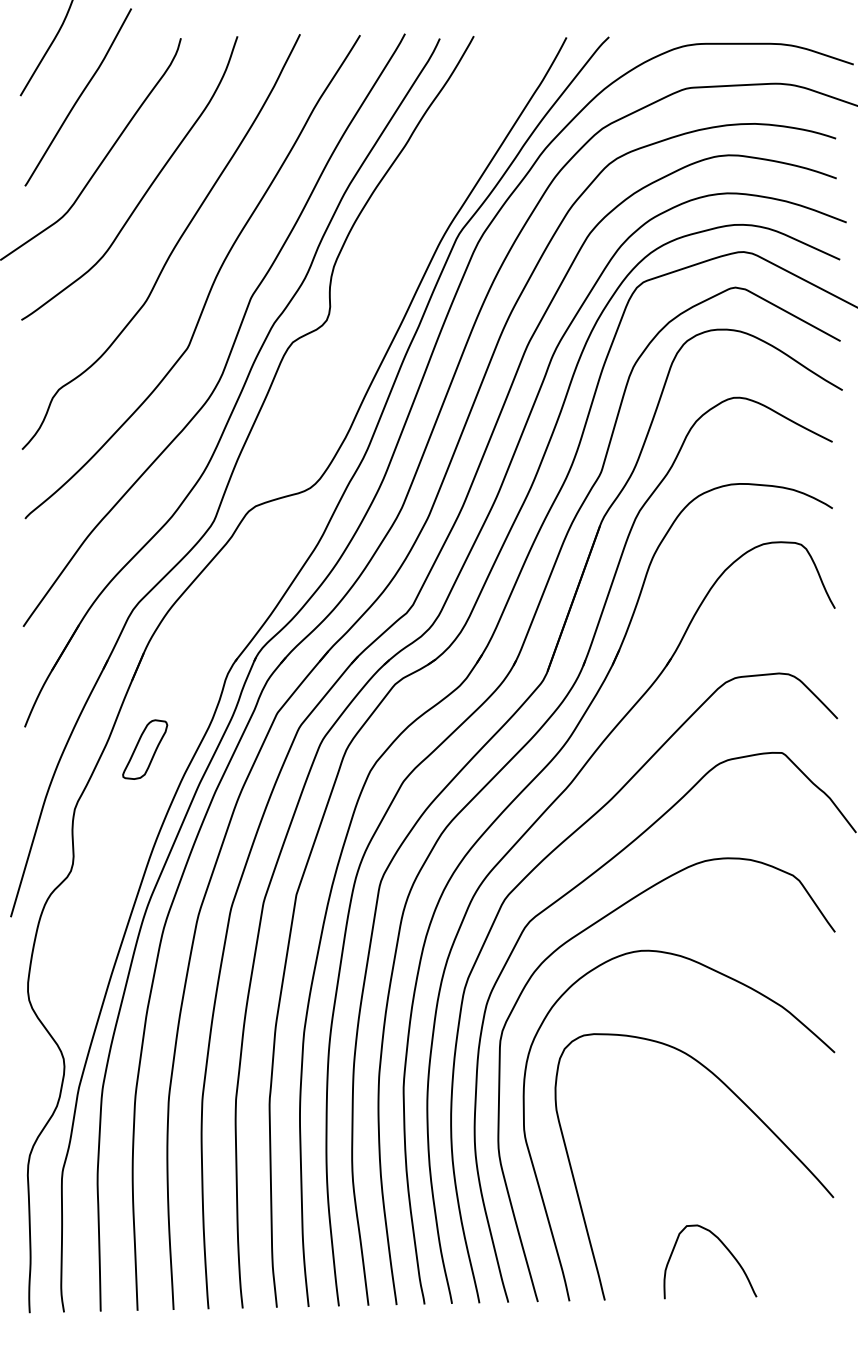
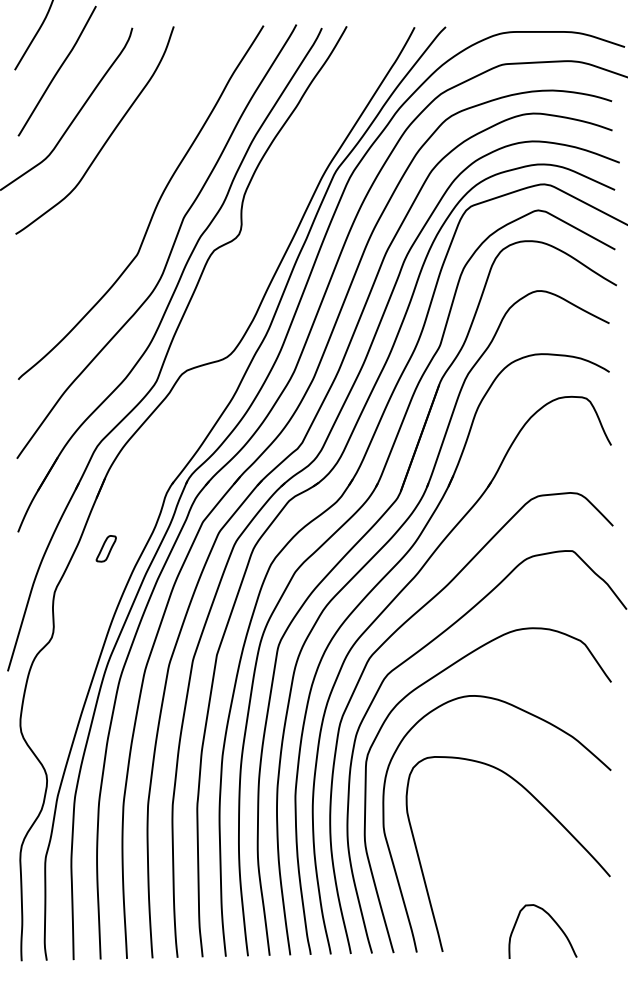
curve: (171, 249) -> (125, 182), removed
part: (145, 749) -> (106, 548), size x0.6
curve: (723, 1246) -> (552, 920), moved

